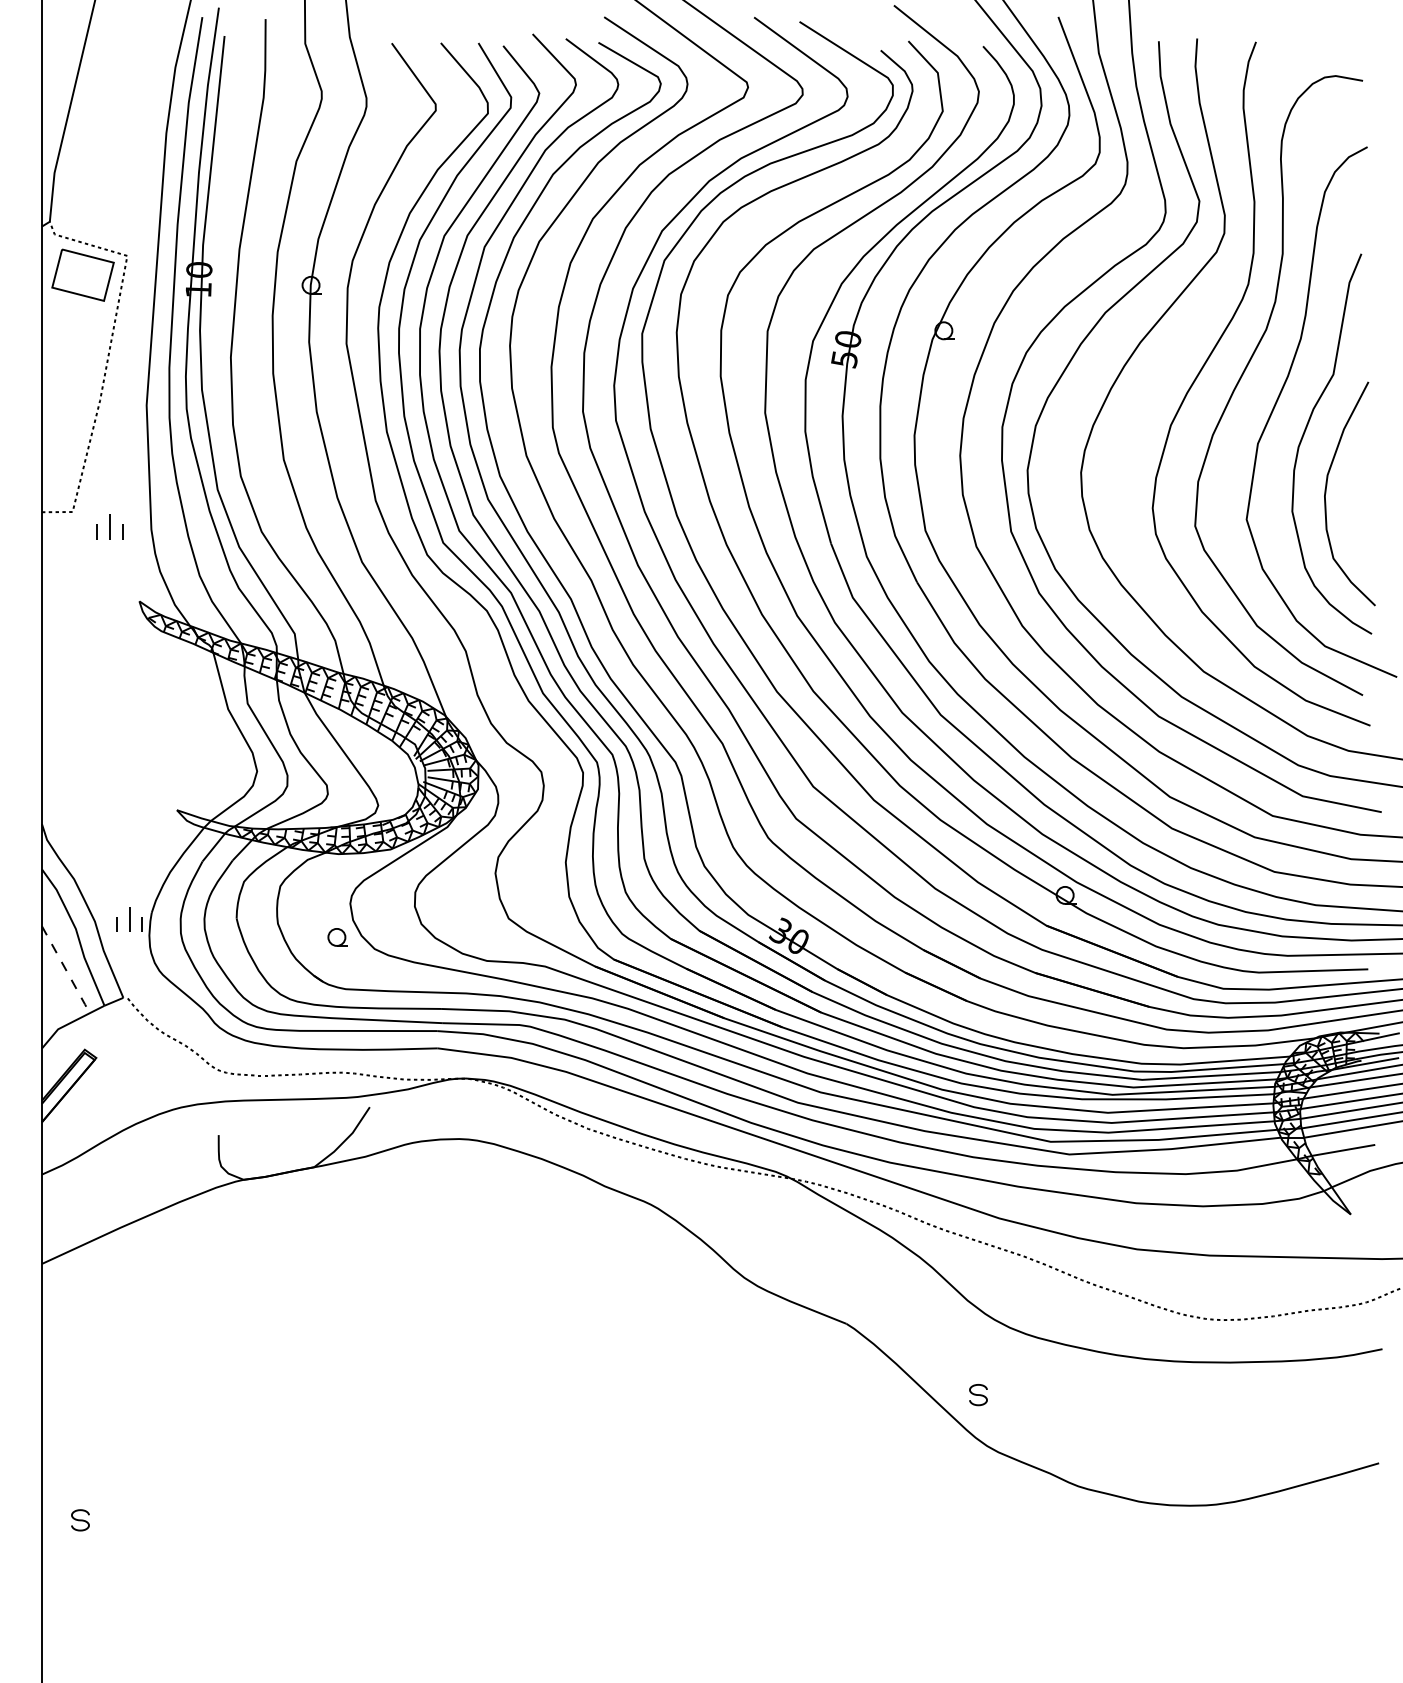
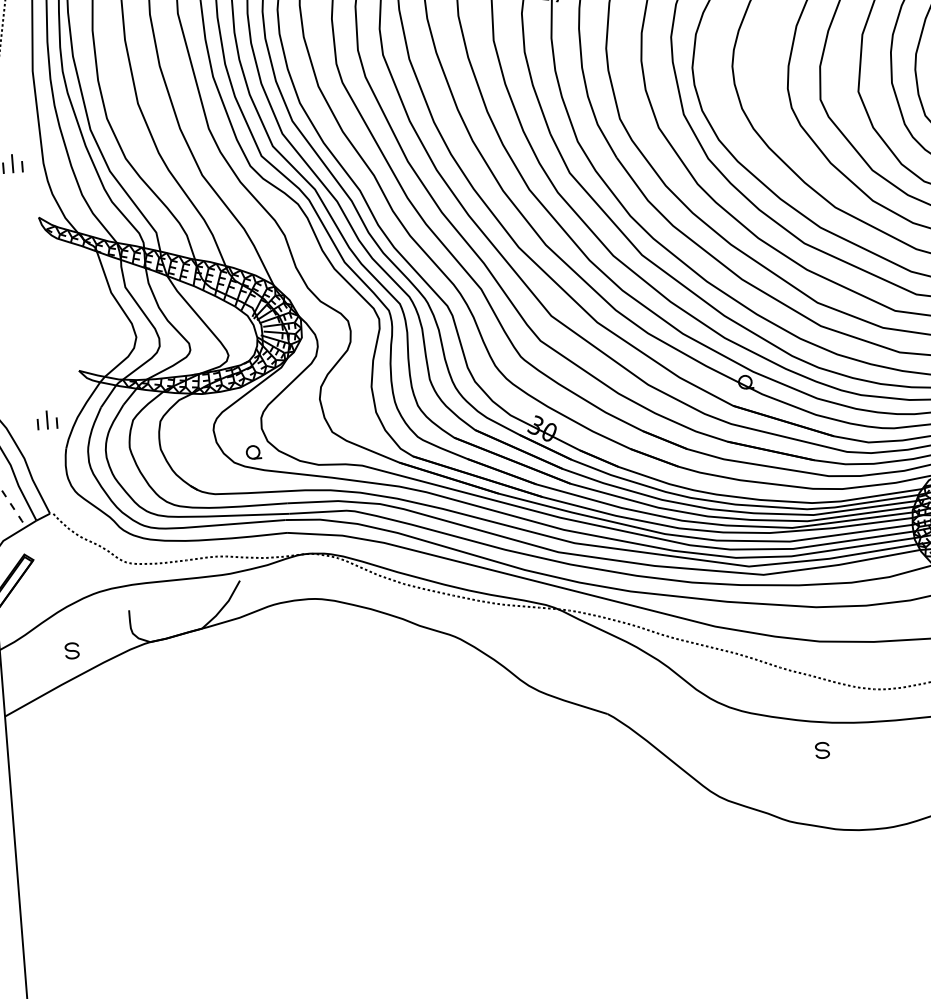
part: (129, 919) -> (47, 419), moved
part: (337, 937) -> (253, 452), moved
part: (978, 1395) -> (822, 750), moved
part: (80, 1520) -> (72, 651), moved

